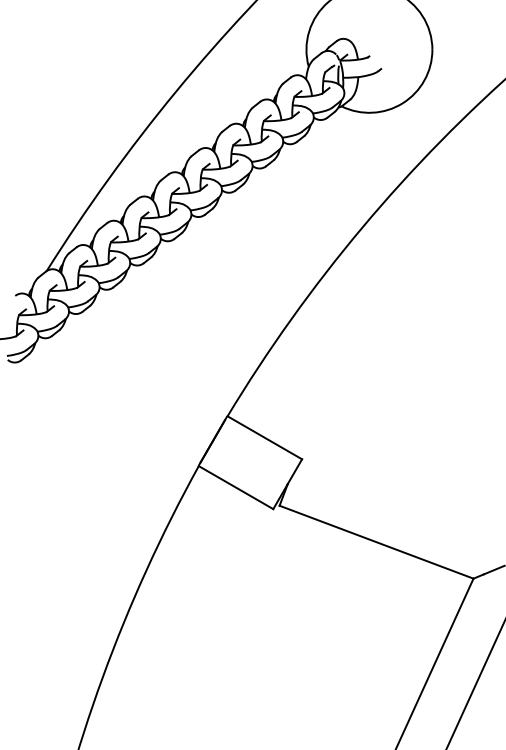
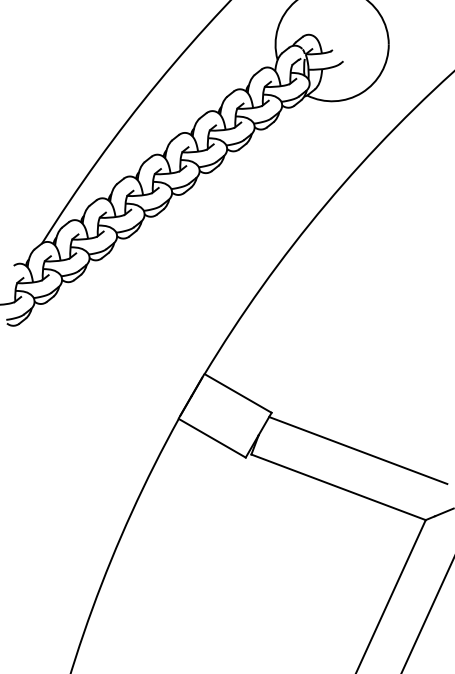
line: (398, 501) -> (358, 450), added

